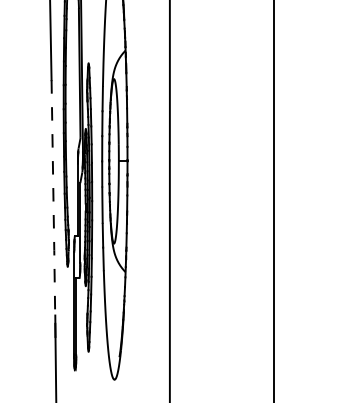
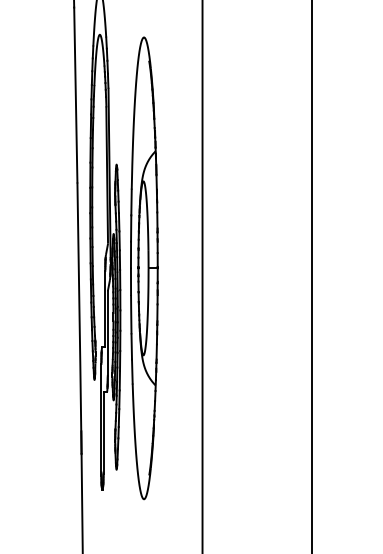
line: (53, 209) -> (79, 319), dashed -> solid

